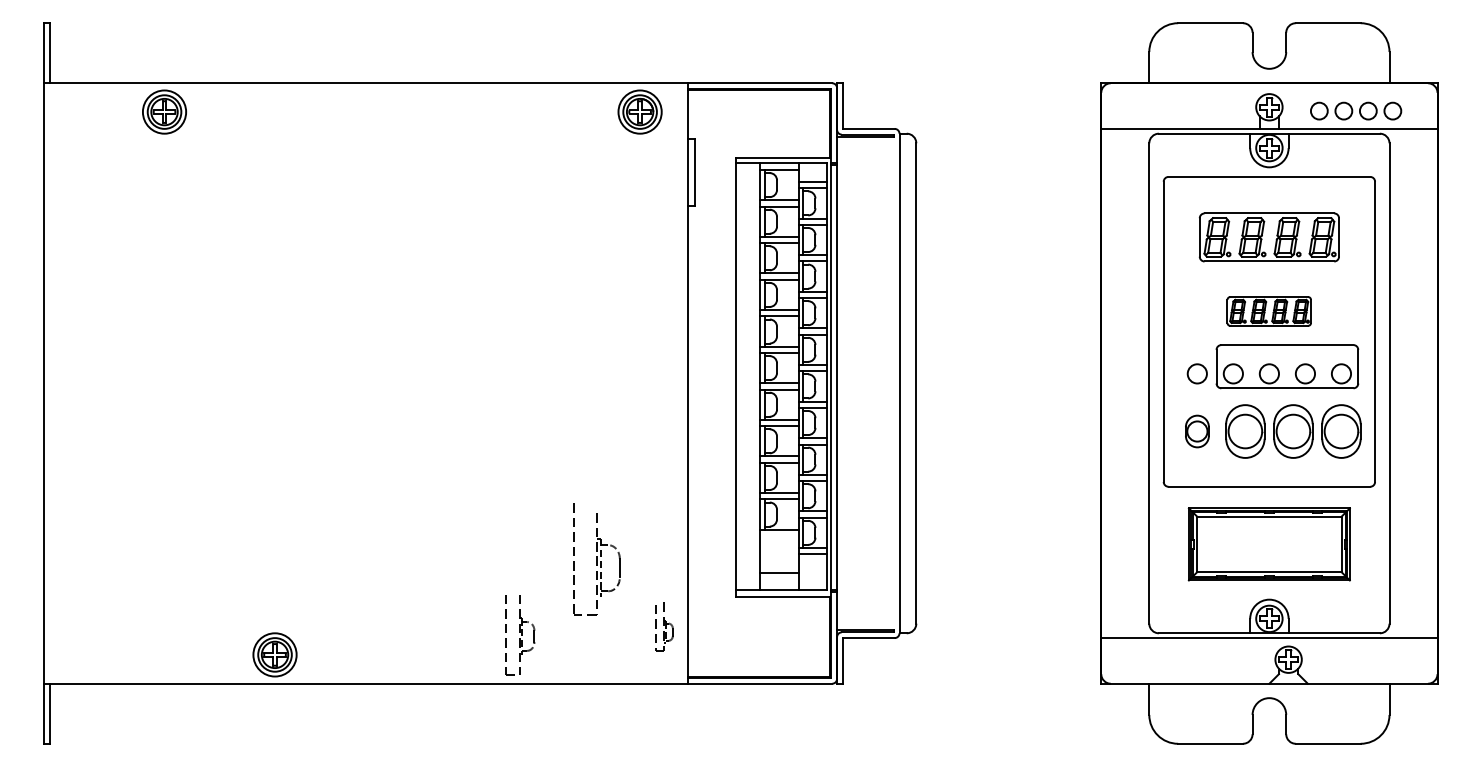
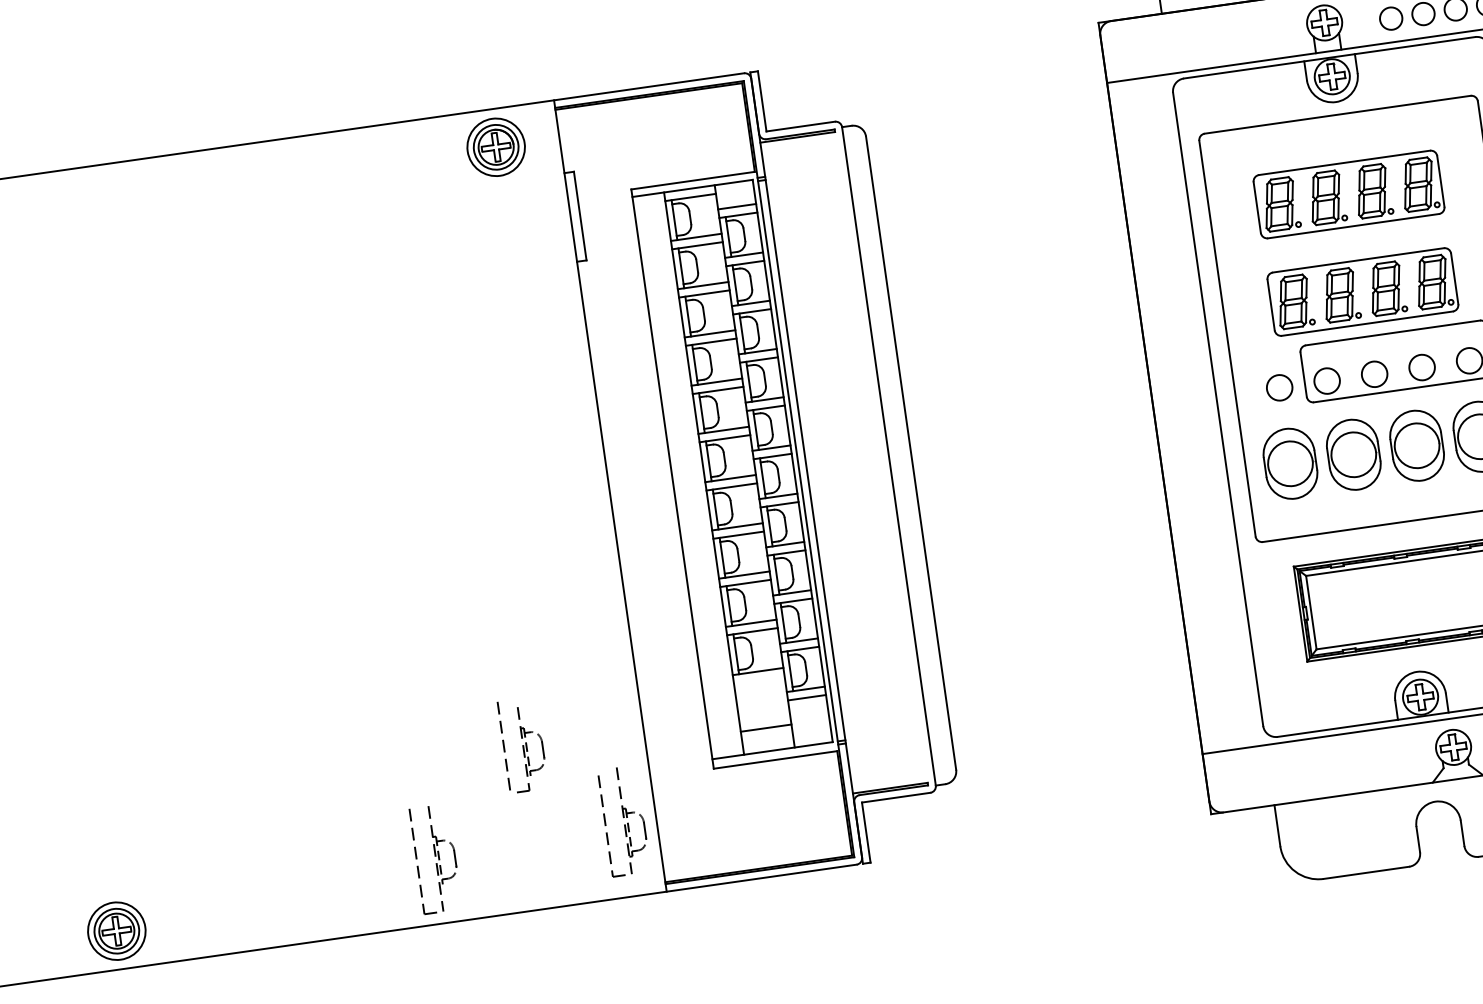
part: (1268, 311) -> (1361, 292), size x1.67
part: (1197, 431) -> (1290, 463), size x1.67
part: (596, 559) -> (522, 745), size x0.62
part: (664, 626) -> (624, 820), size x1.67

